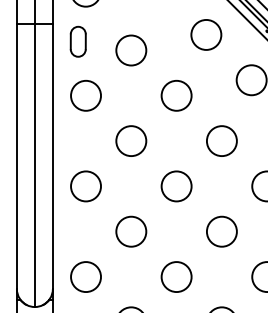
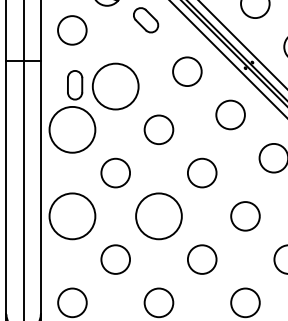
part: (78, 42) -> (75, 85), moved
circle: (131, 50) -> (115, 86), size x1.6
circle: (86, 95) -> (72, 129), size x1.6
circle: (86, 186) -> (72, 216), size x1.6
circle: (176, 186) -> (158, 216), size x1.6

